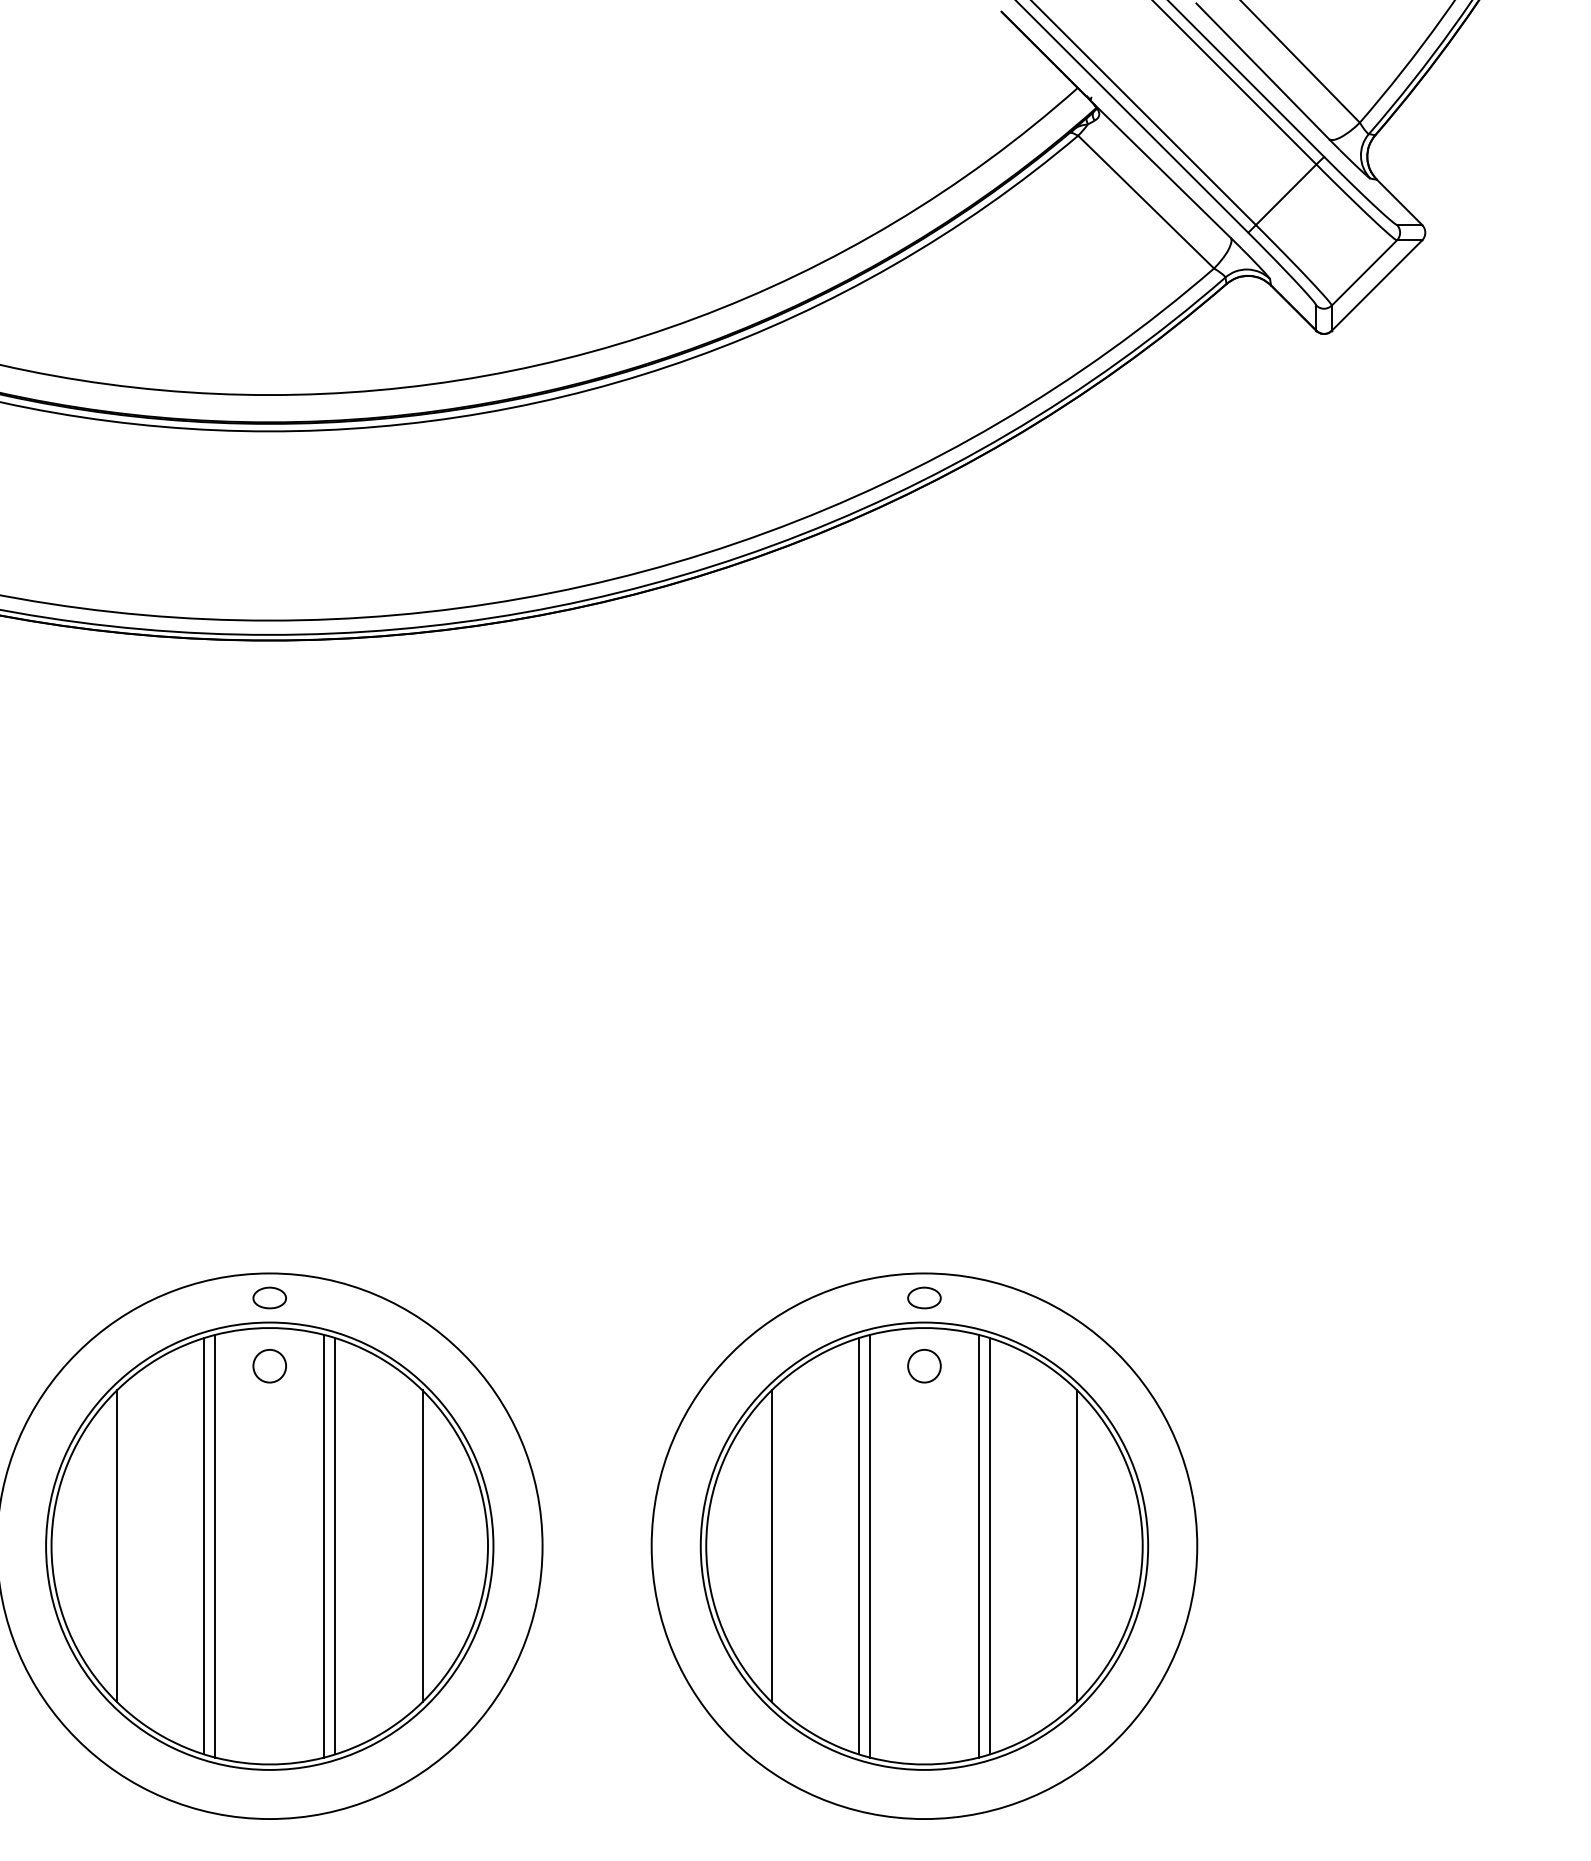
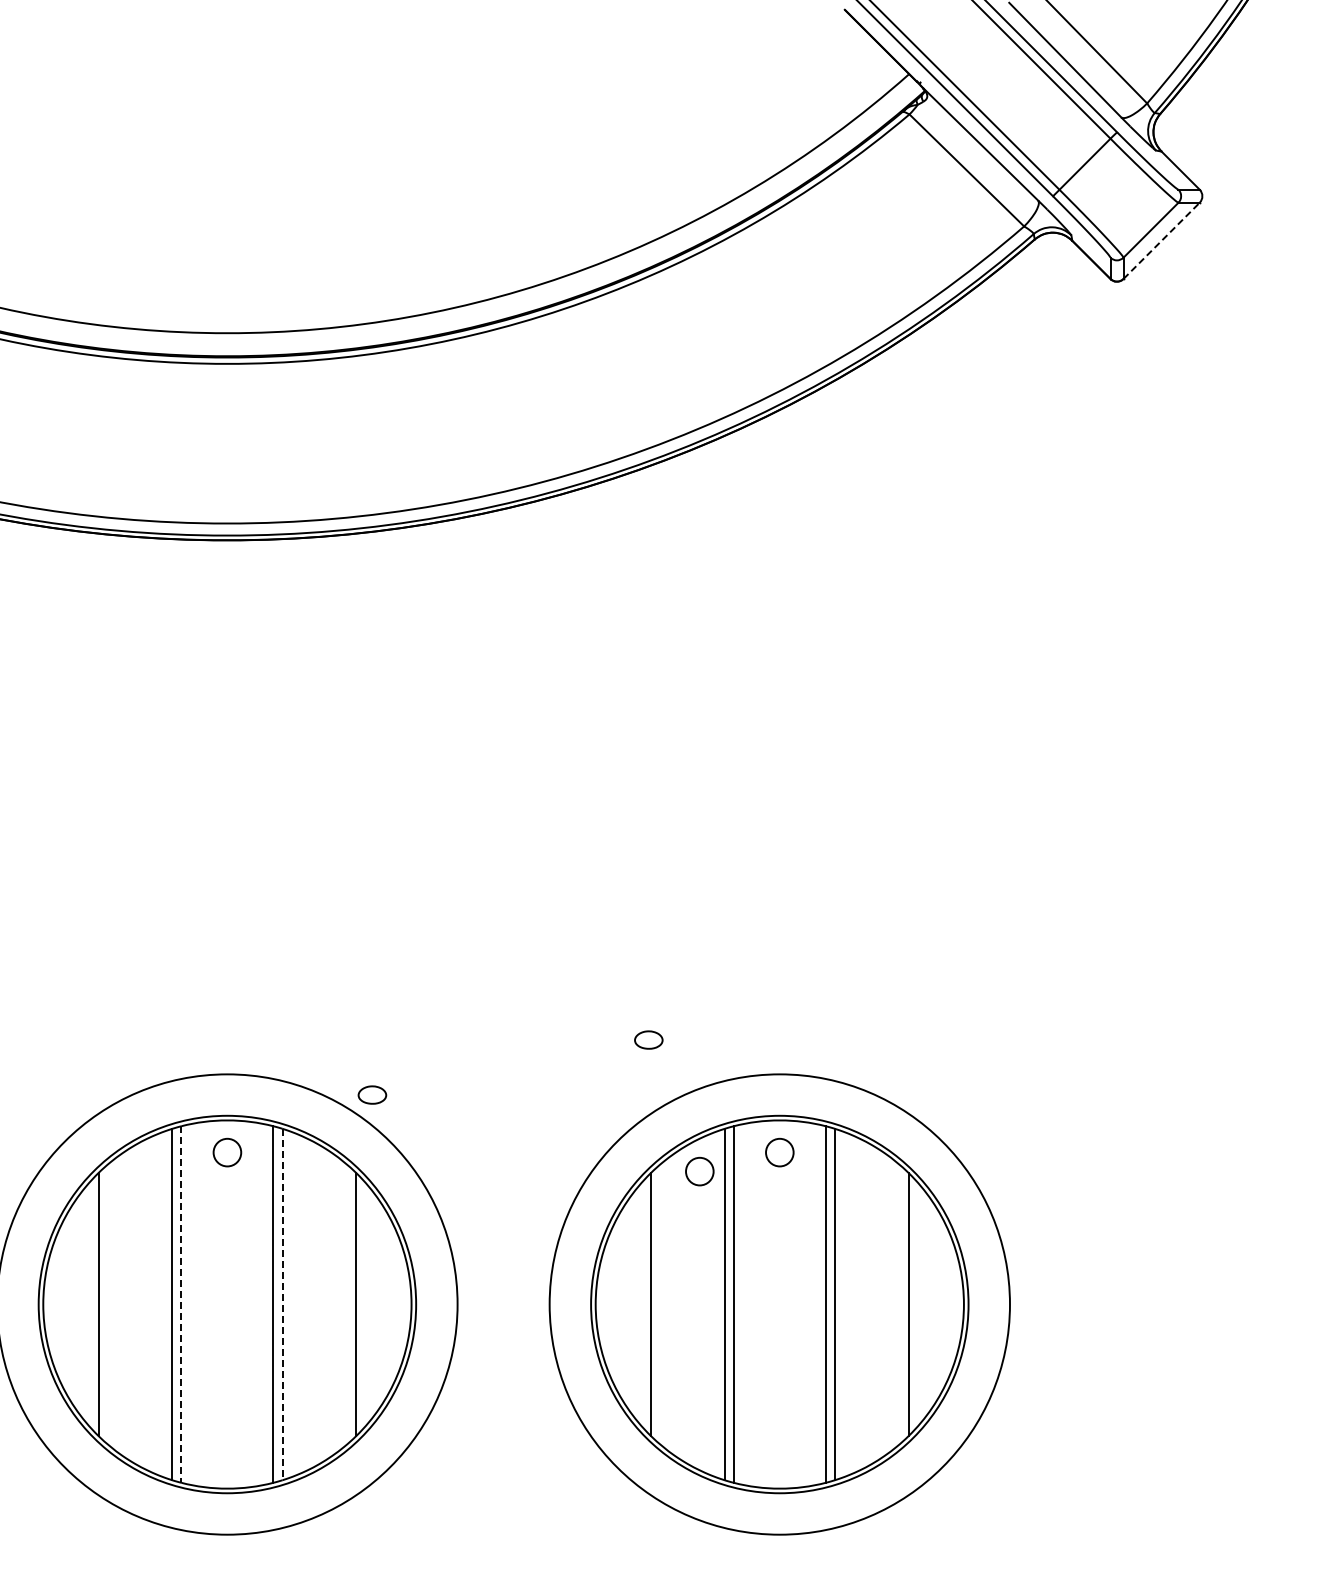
line: (1376, 285) -> (1161, 240), solid -> dashed
part: (269, 1297) -> (372, 1094), moved
part: (924, 1297) -> (648, 1039), moved
circle: (829, 1388) -> (699, 1171), added
line: (335, 1546) -> (282, 1304), solid -> dashed
line: (215, 1547) -> (181, 1305), solid -> dashed

